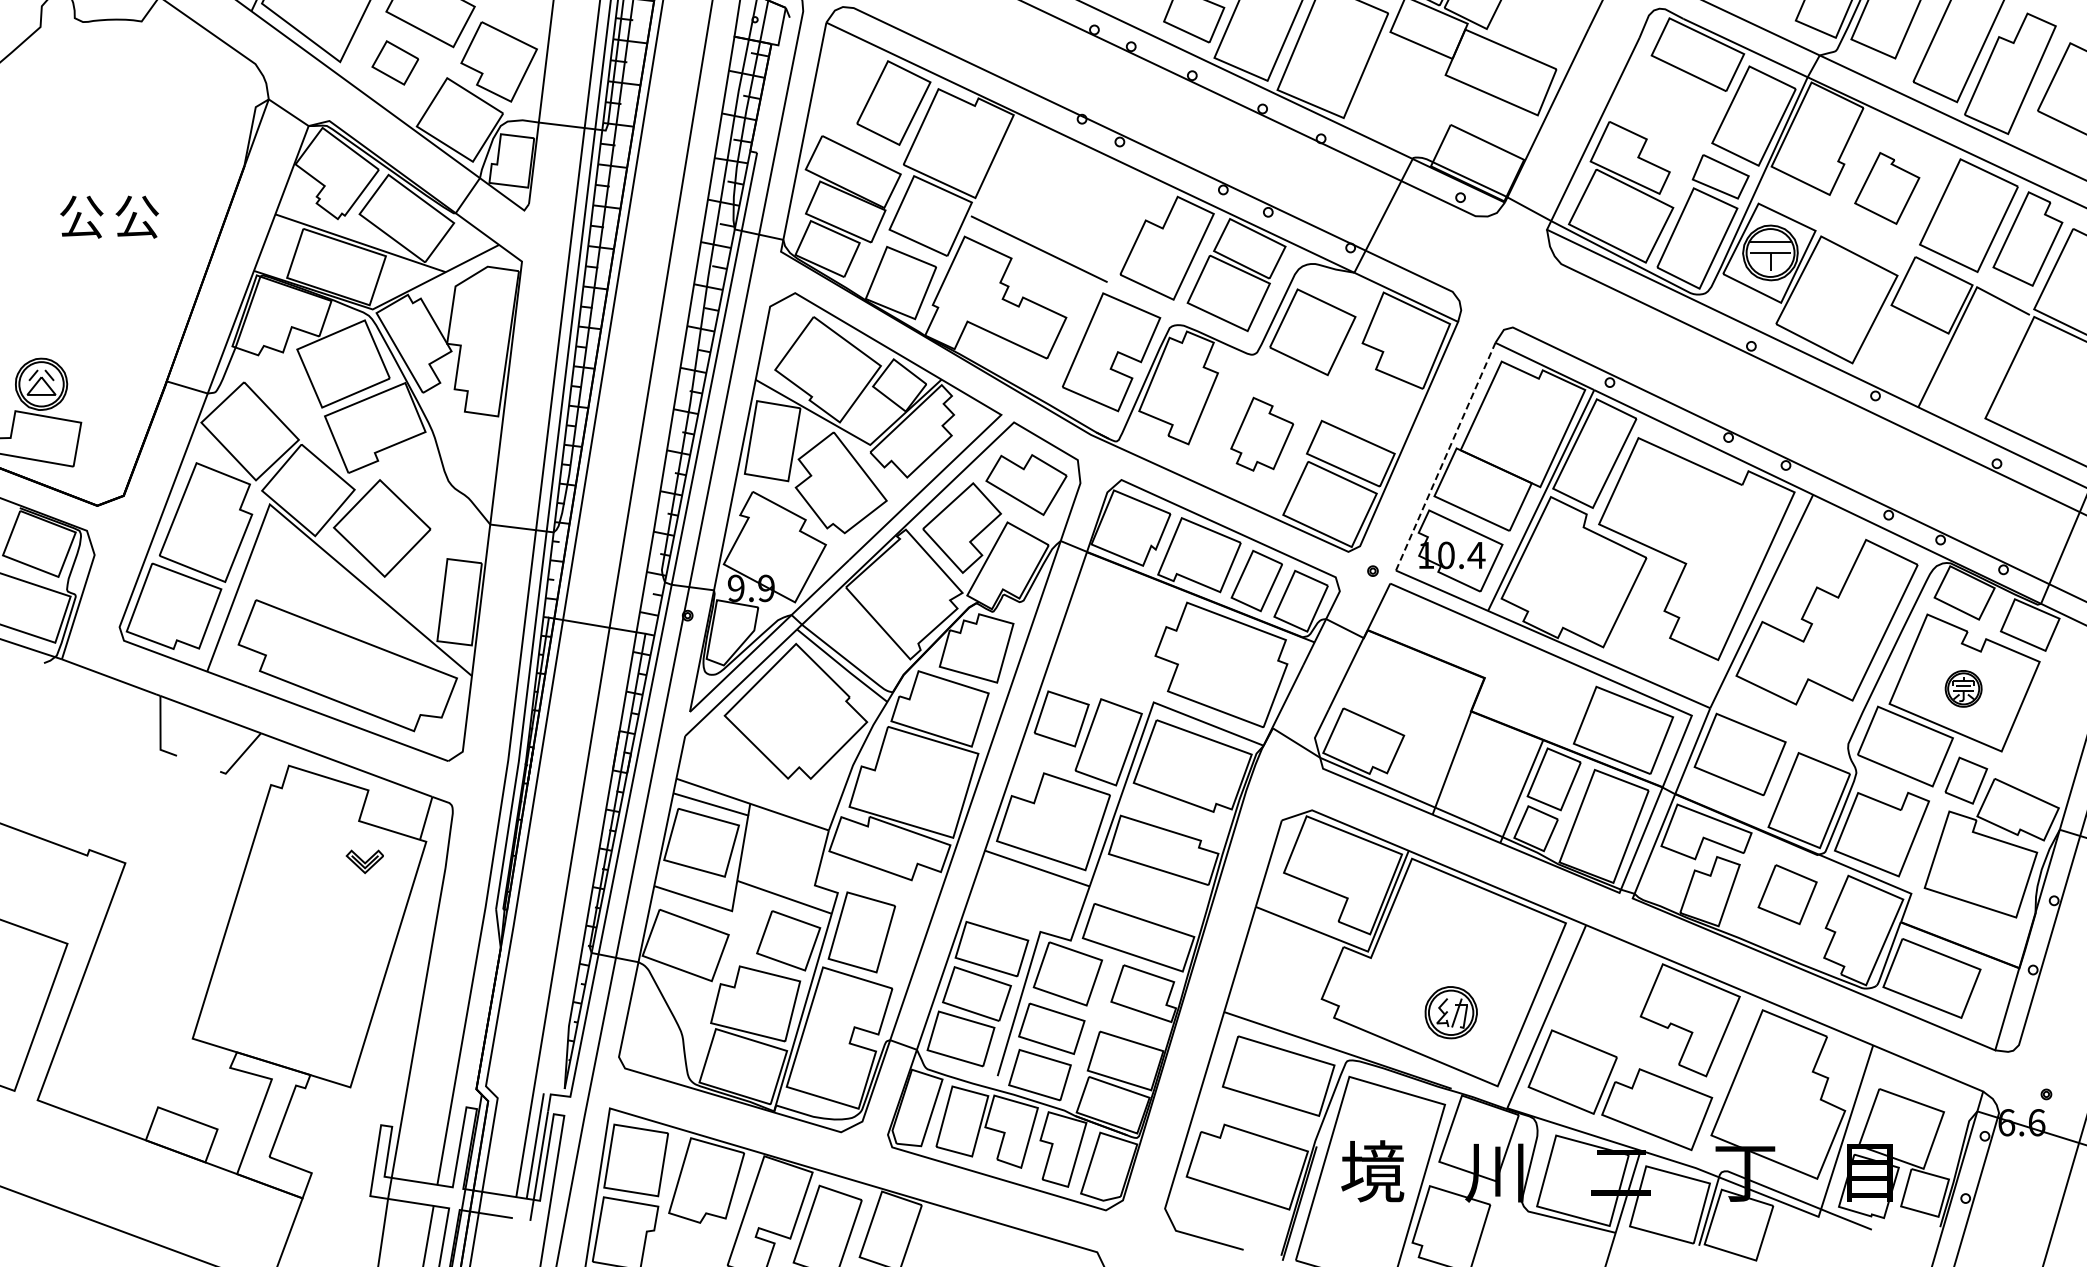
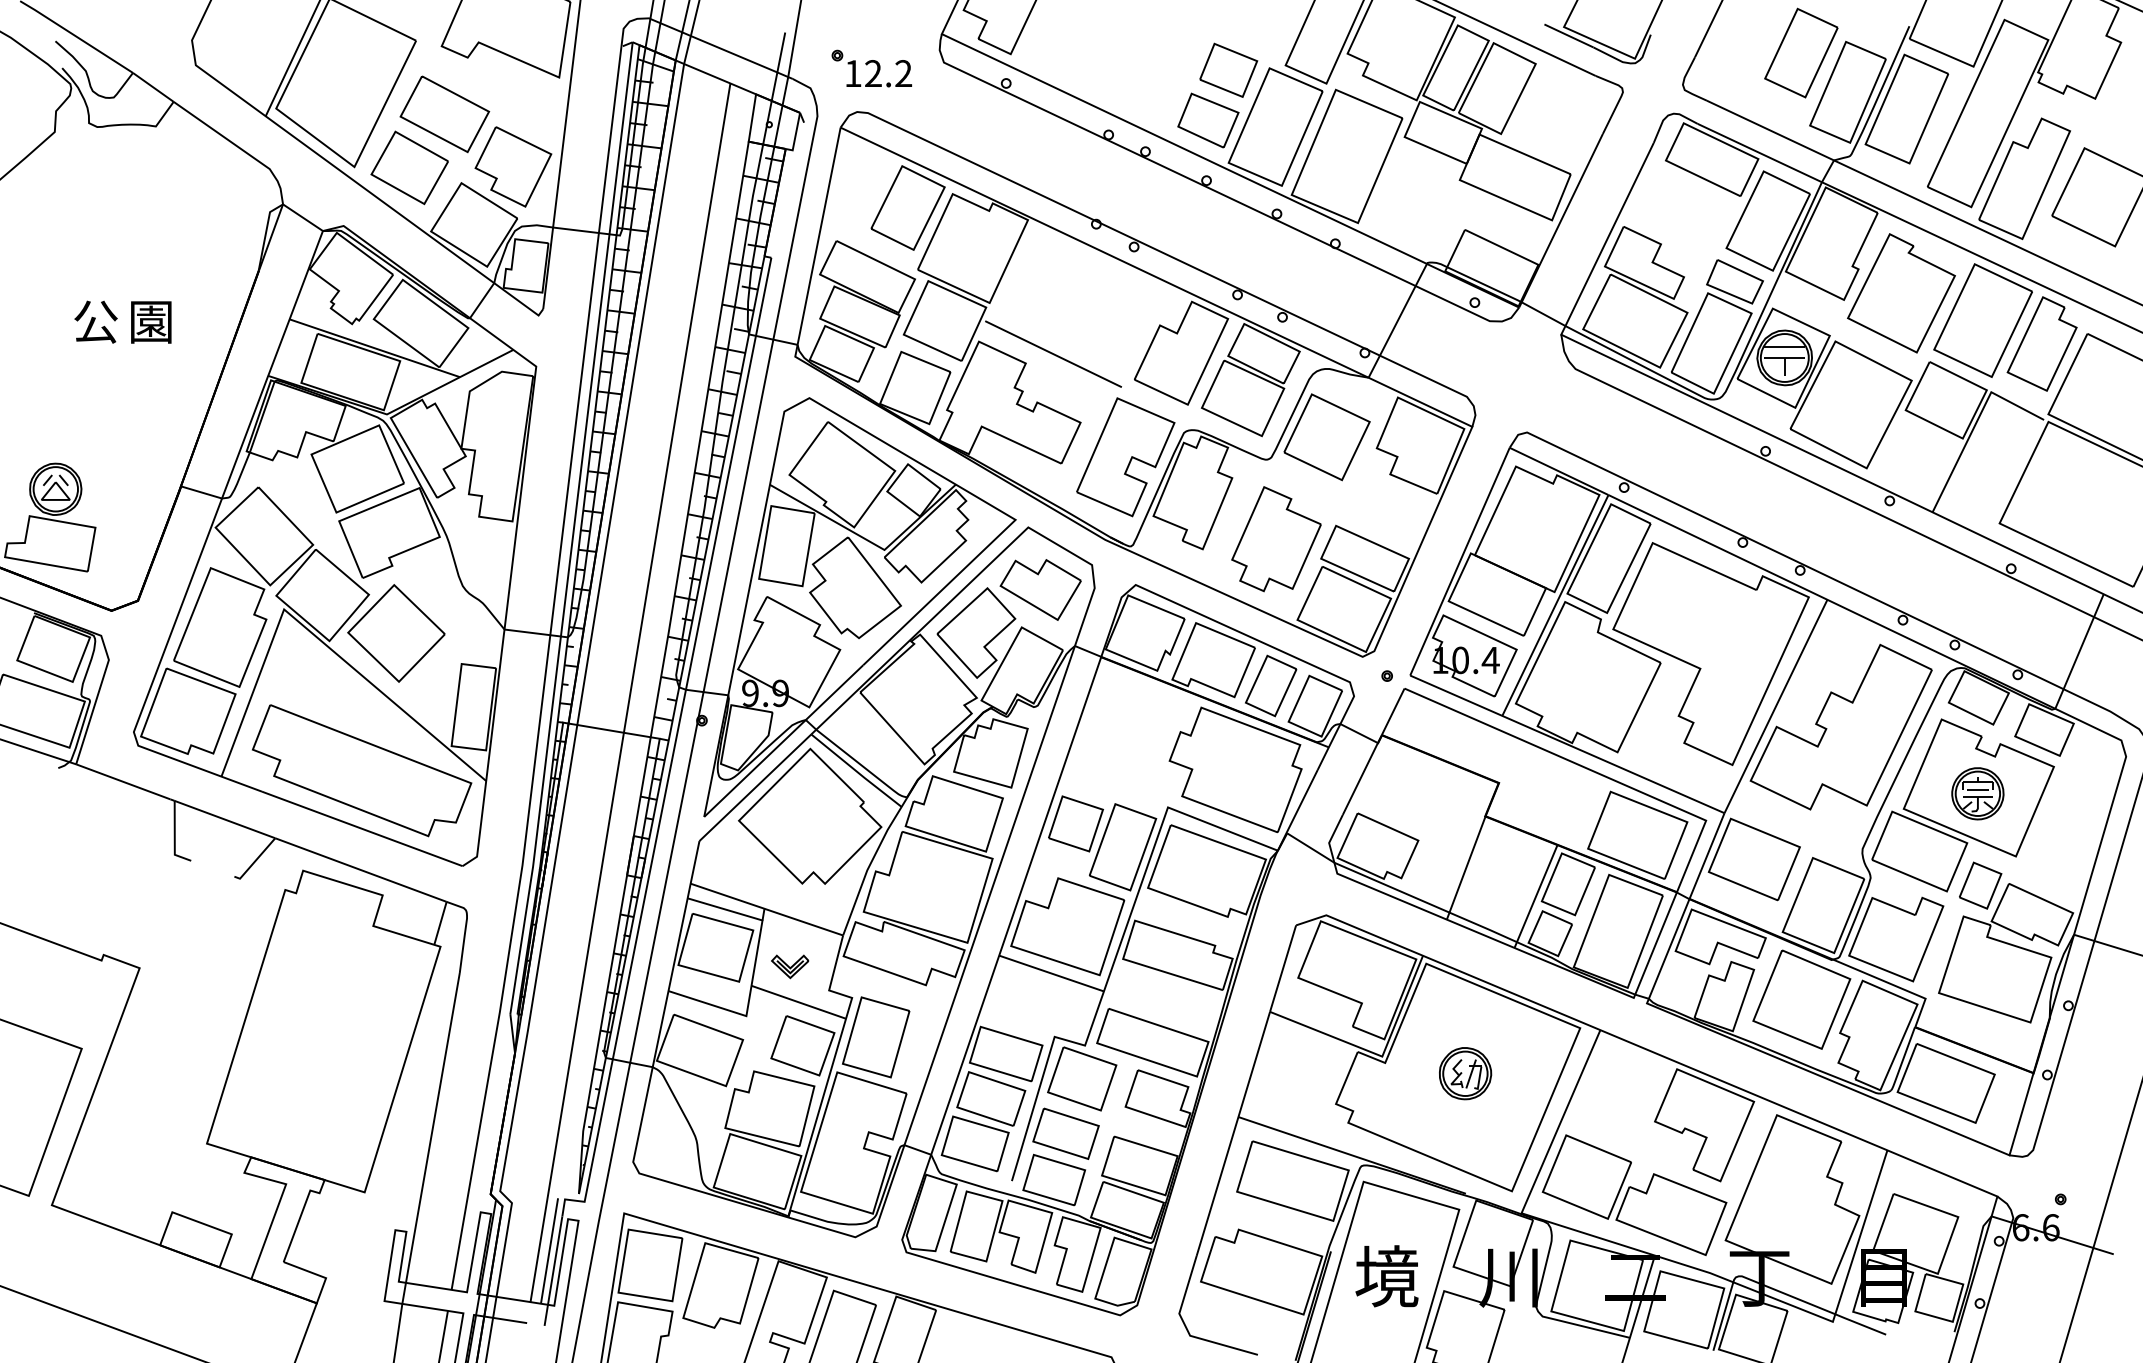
part: (395, 62) -> (409, 167), size x1.67
part: (1887, 188) -> (1901, 293), size x1.67
text: (137, 216) -> (151, 321), 公 -> 園
part: (1262, 434) -> (1276, 539), size x1.43
line: (1446, 456) -> (1460, 561), dashed -> solid
part: (1963, 688) -> (1977, 793), size x1.43
part: (365, 861) -> (790, 966), moved
part: (1787, 894) -> (1801, 999), size x1.67
part: (1451, 1012) -> (1465, 1073), moved

